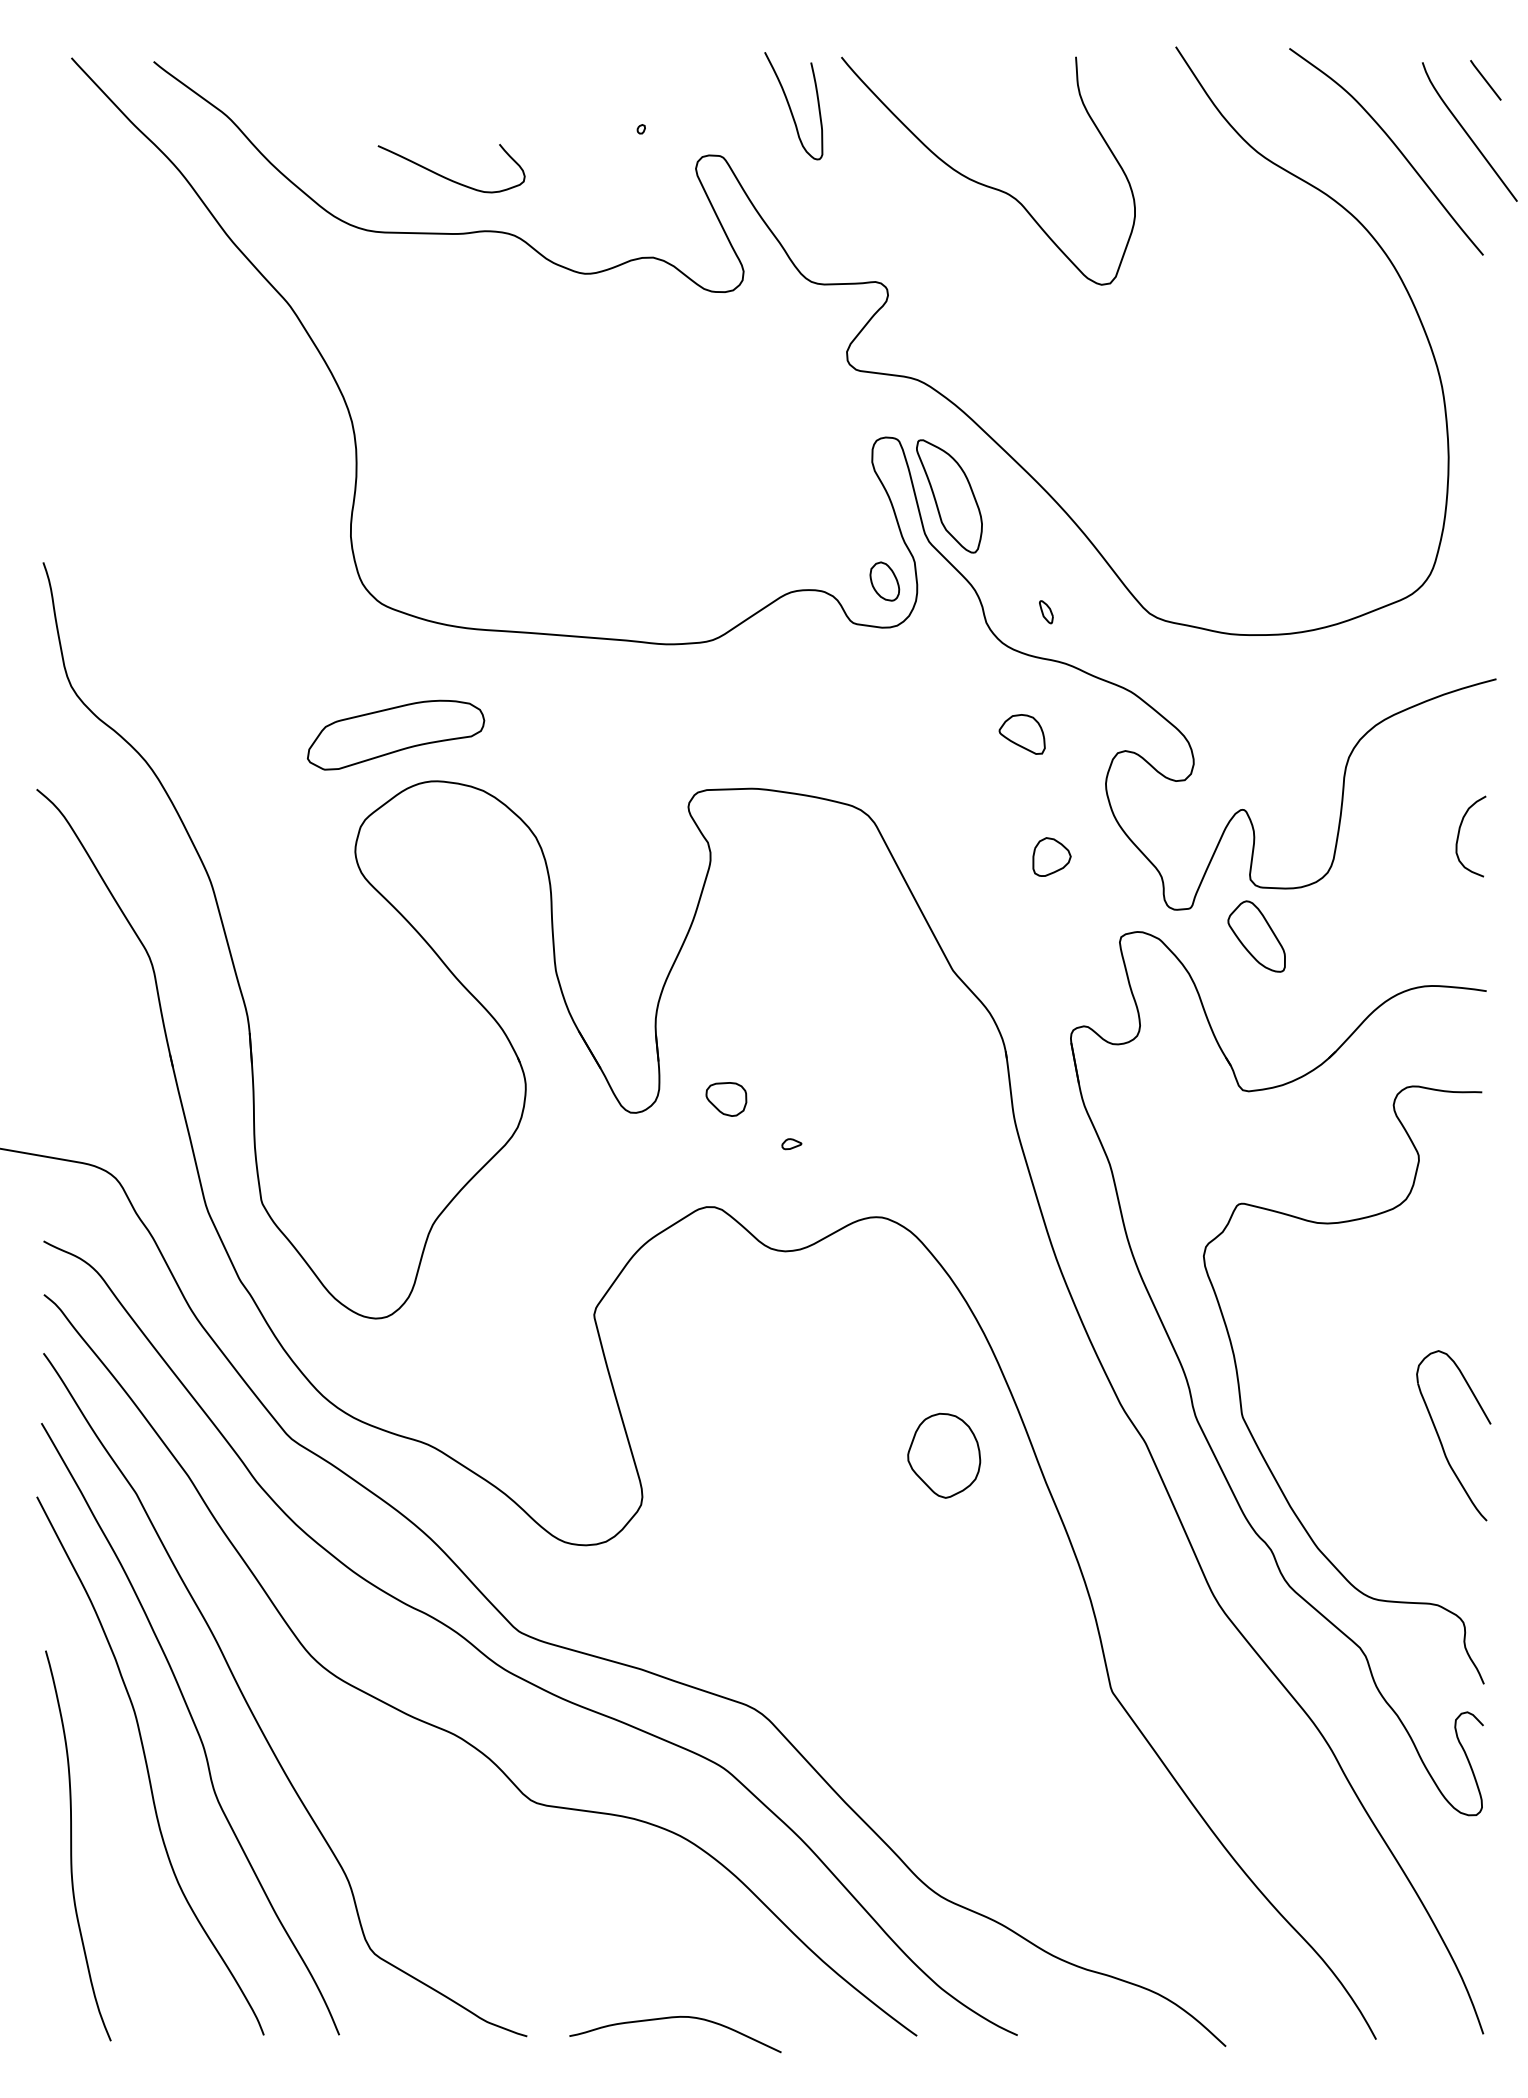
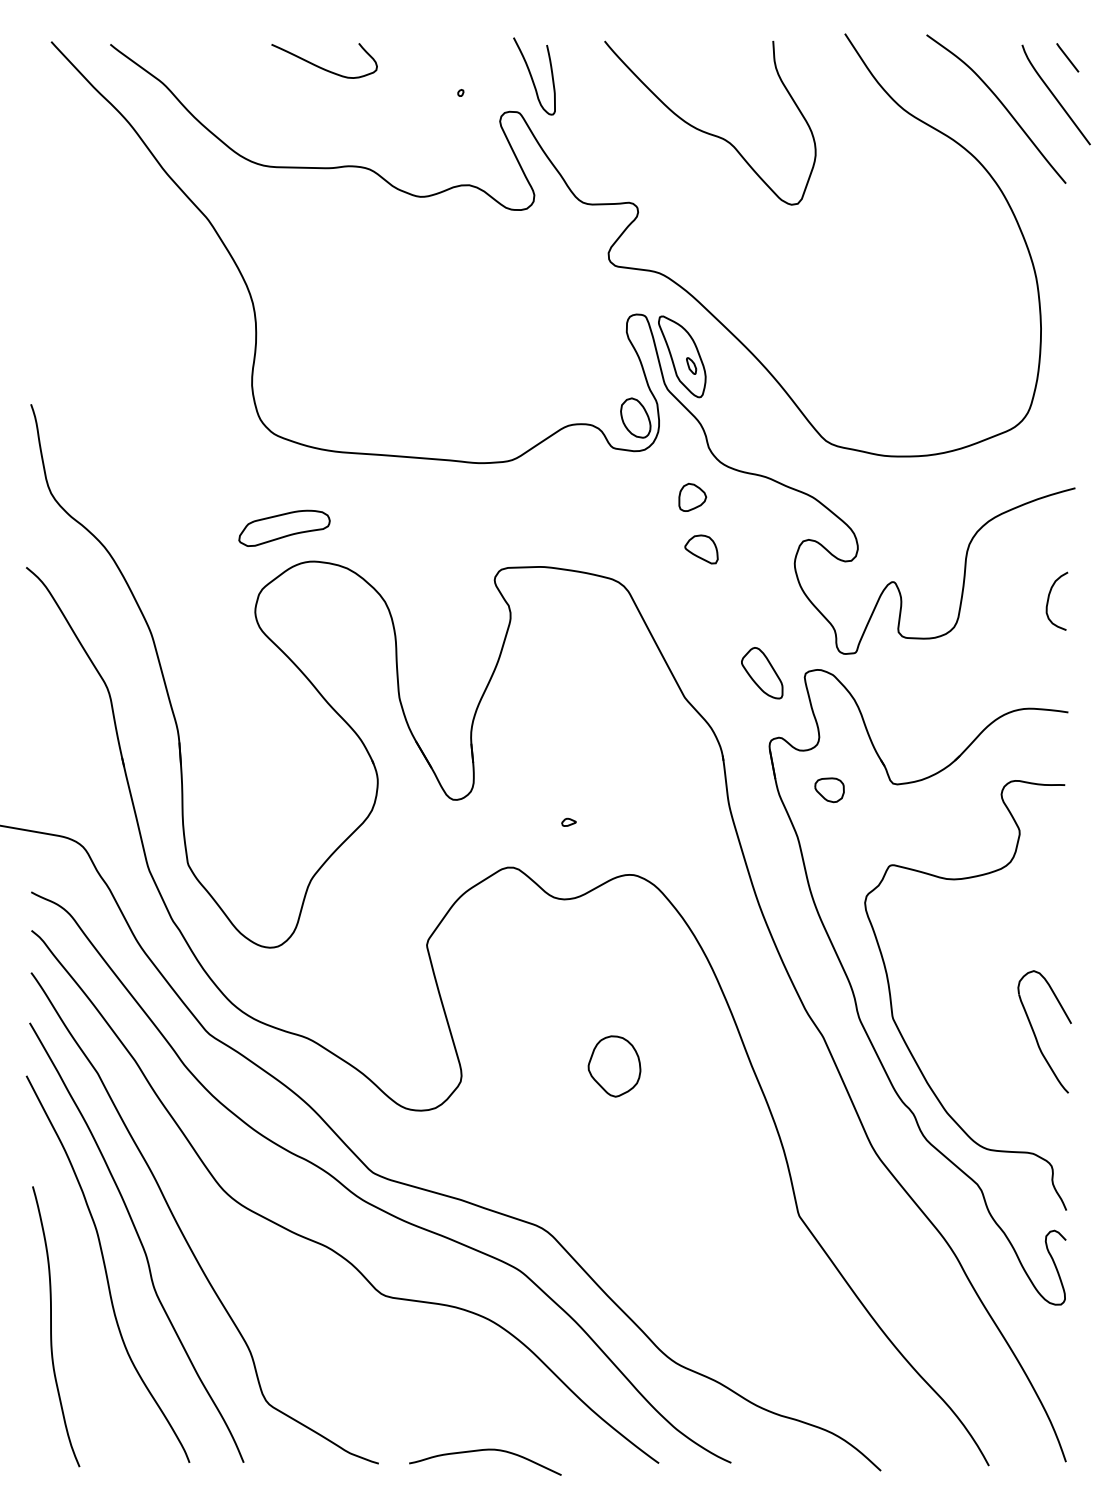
curve: (791, 108) -> (532, 78), moved
curve: (447, 177) -> (321, 67), moved
part: (884, 581) -> (635, 418), size x1.43
part: (1046, 612) -> (691, 366), moved
part: (395, 734) -> (284, 527), size x0.71
part: (1021, 734) -> (701, 549), moved
part: (1051, 856) -> (692, 497), moved
part: (1256, 936) -> (762, 673), moved
part: (726, 1099) -> (829, 790), moved
part: (944, 1455) -> (614, 1066), moved

